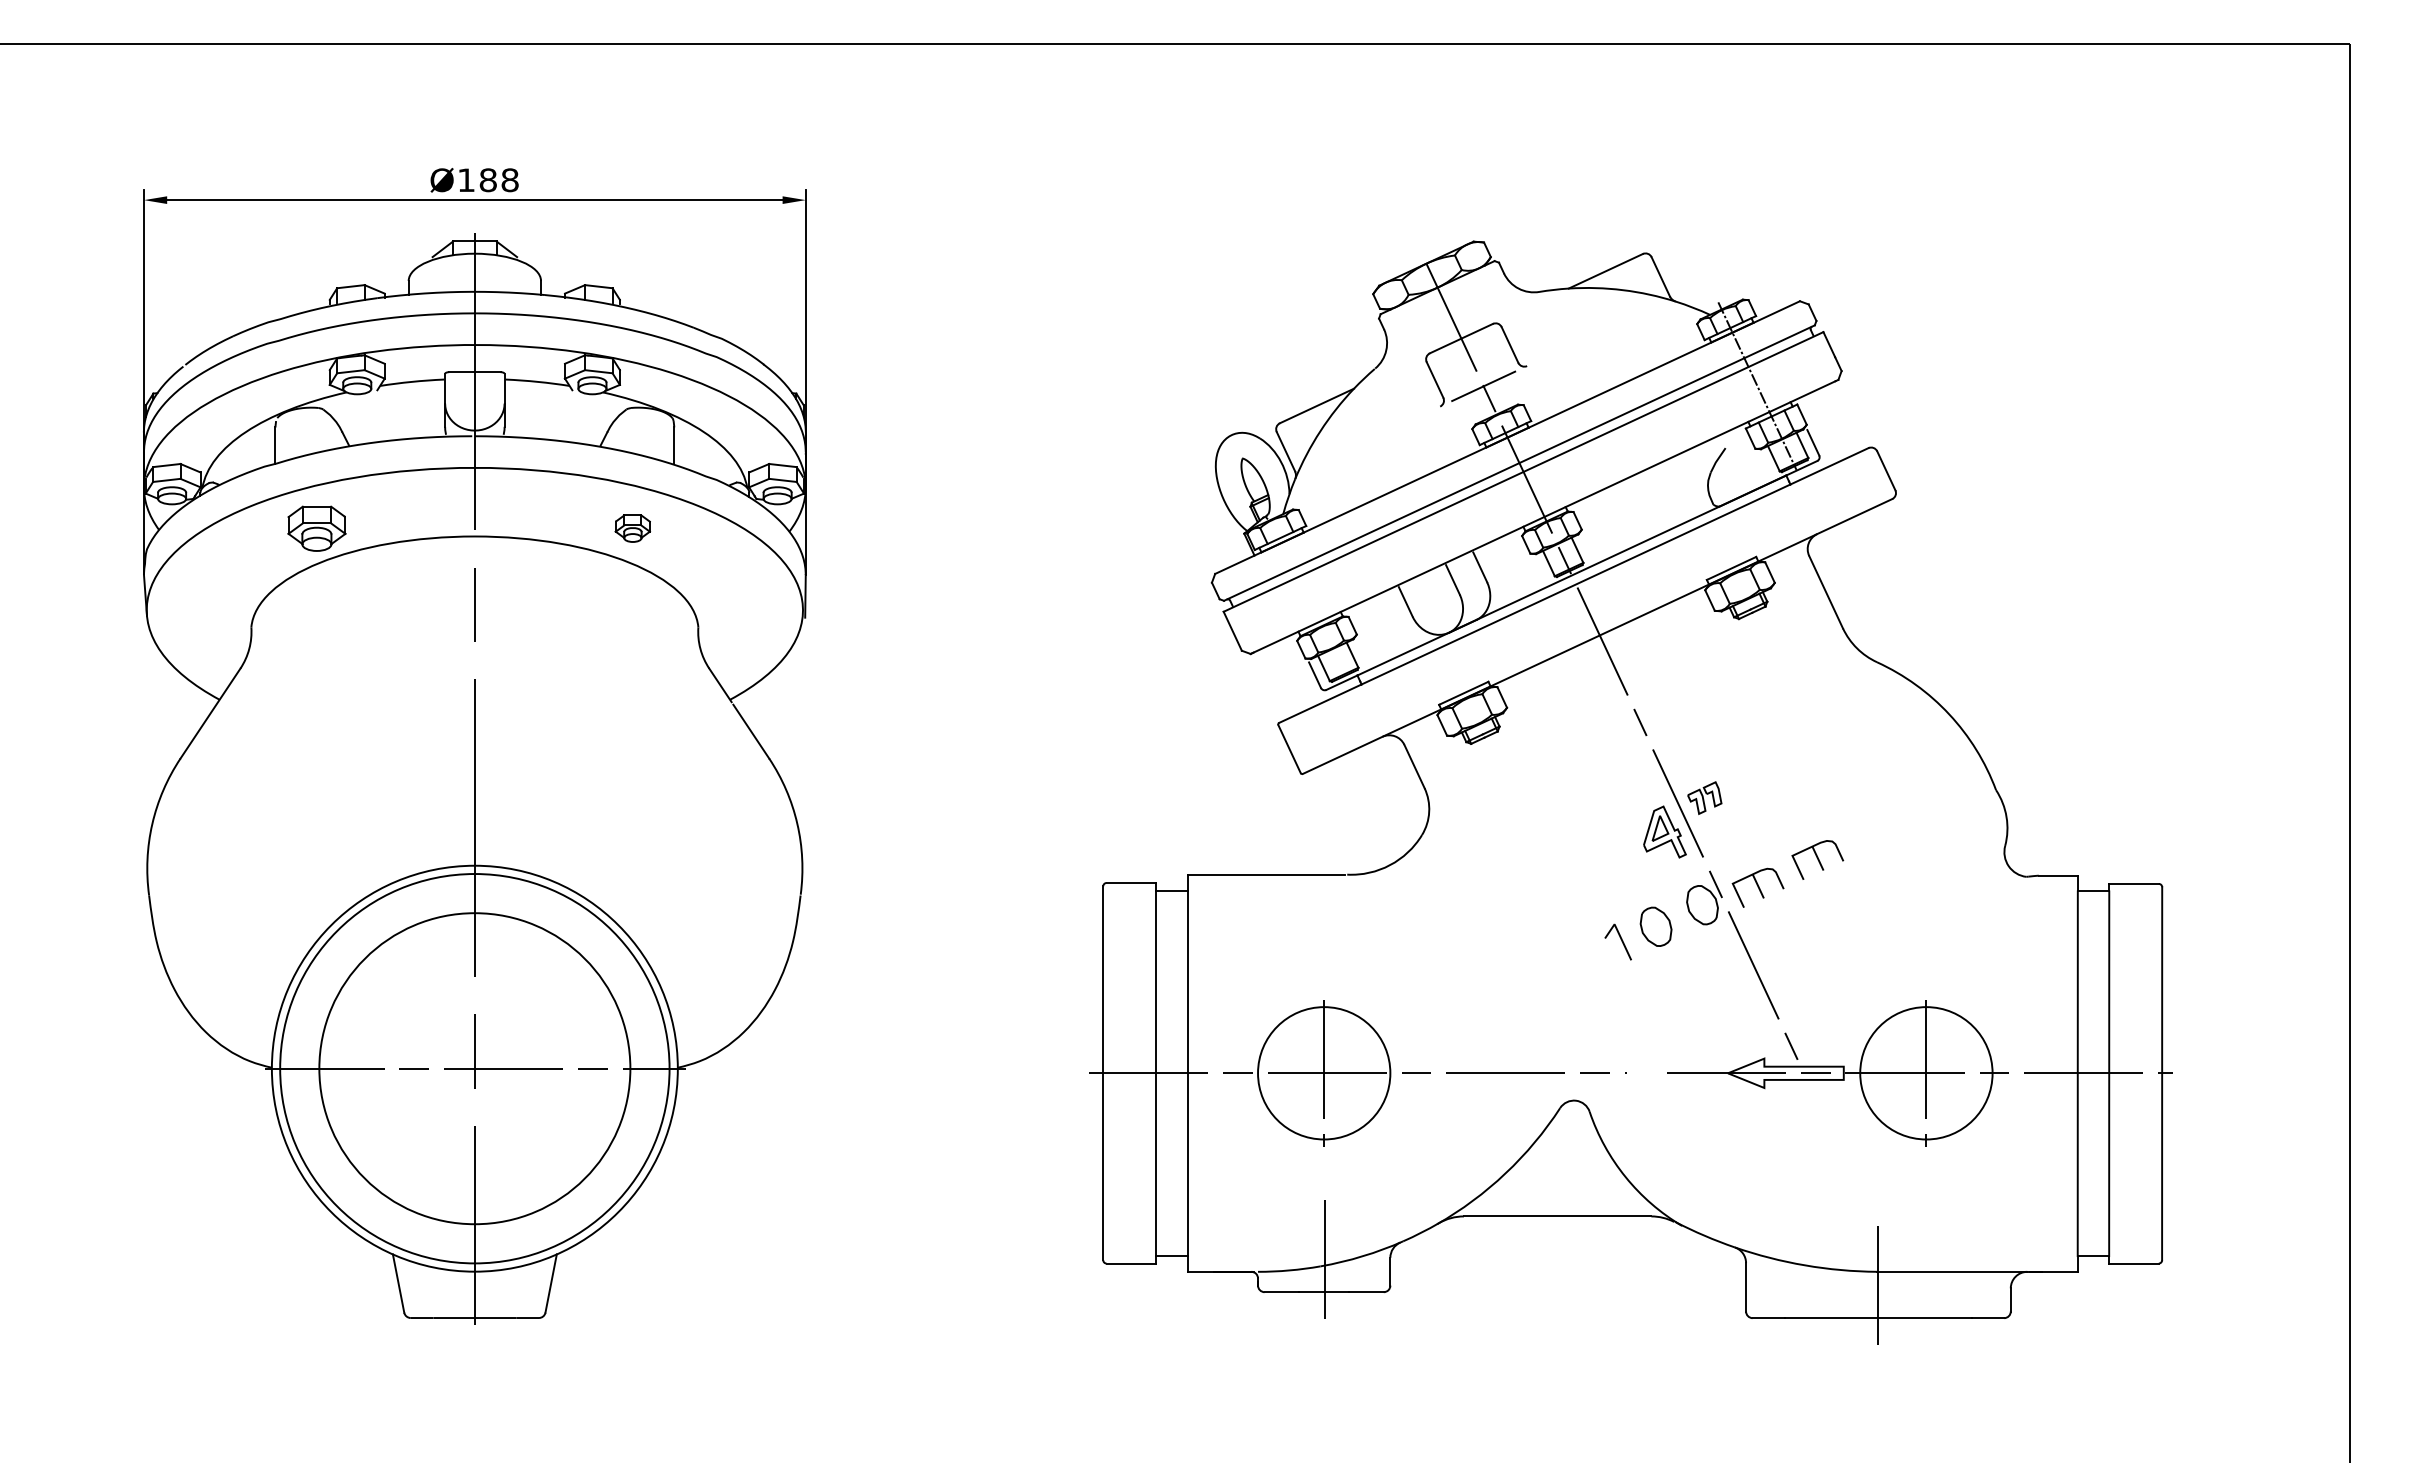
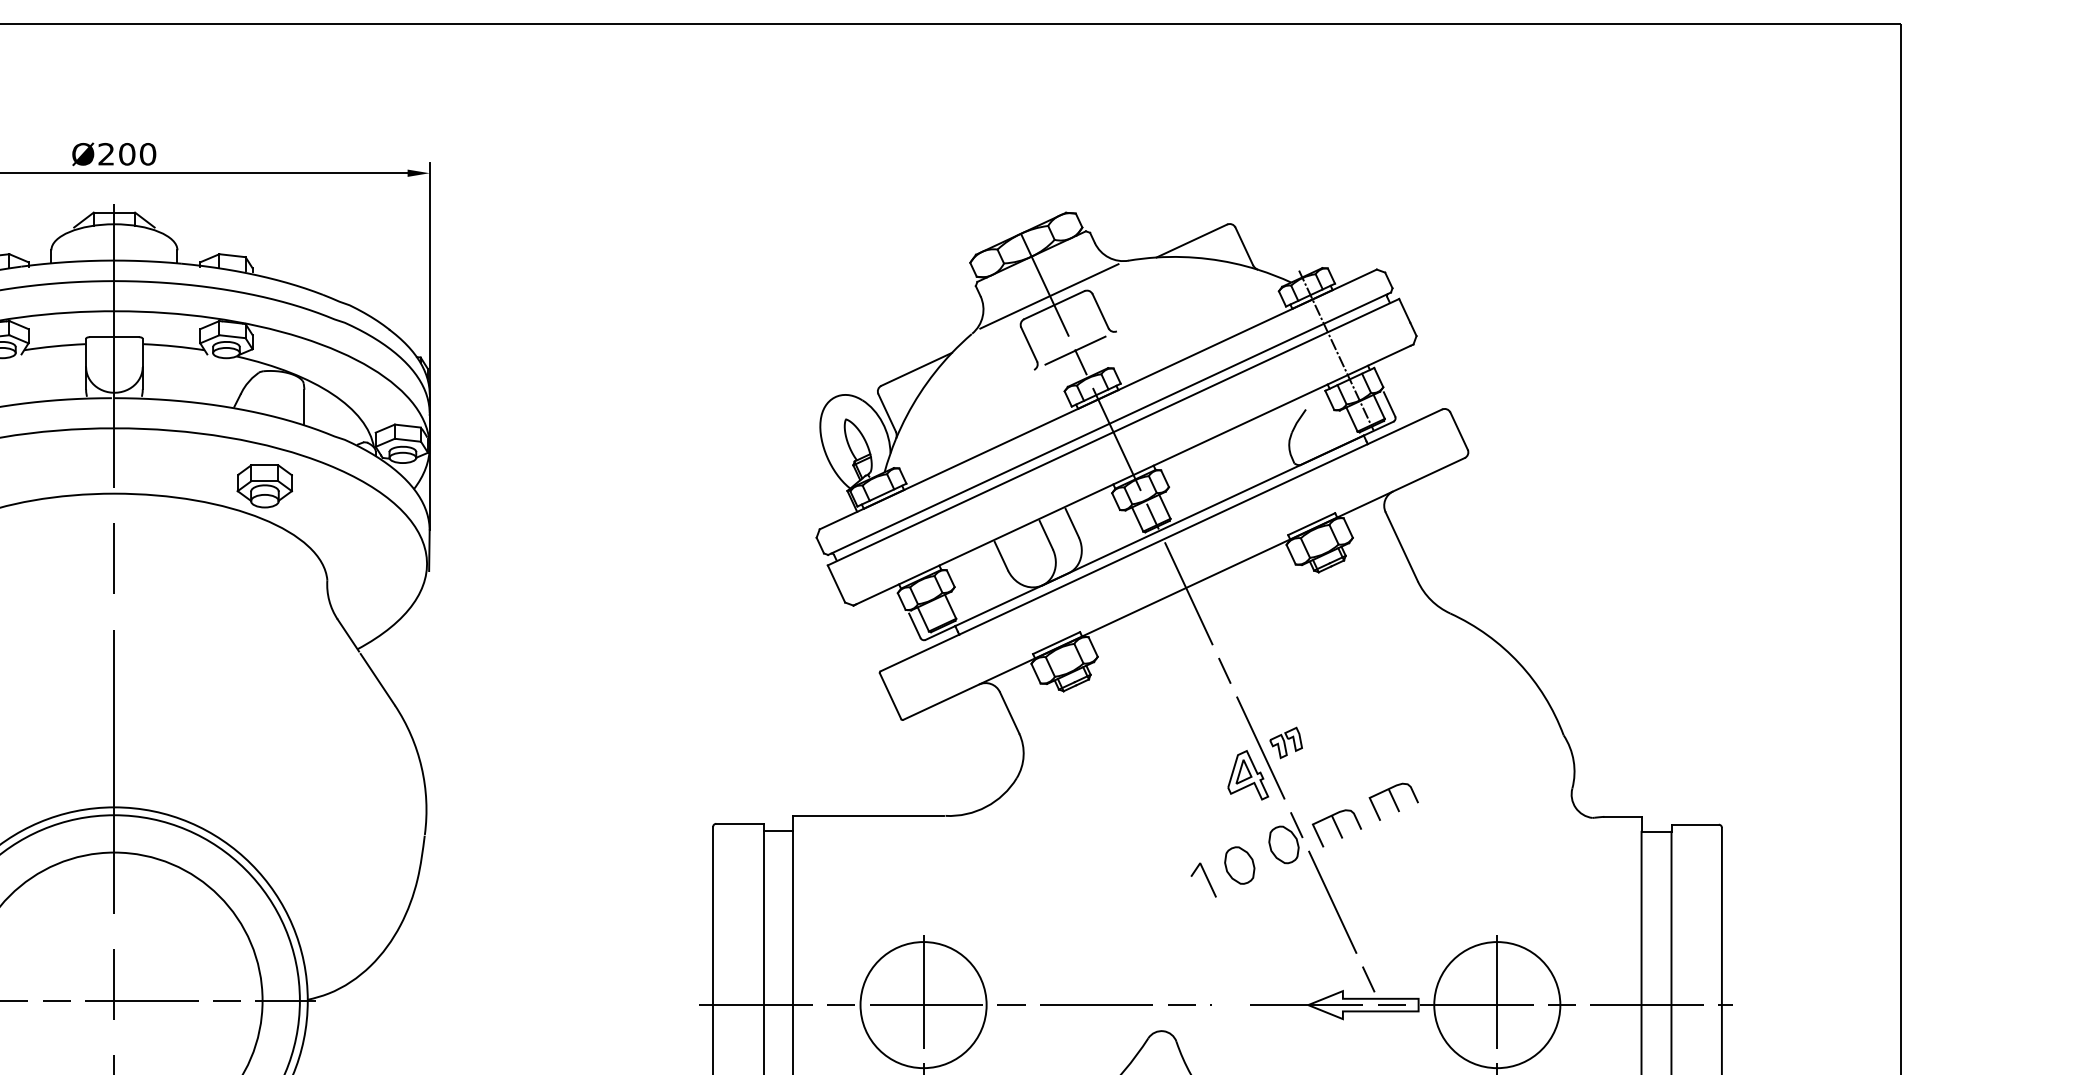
text: (488, 179) -> (127, 153), Ø188 -> Ø200
line: (1455, 329) -> (1048, 296), added
part: (632, 528) -> (264, 486), size x1.67

